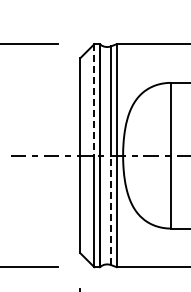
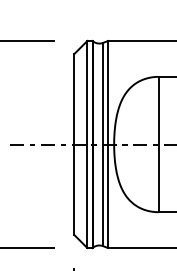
line: (94, 99) -> (87, 92), dashed -> solid
line: (111, 210) -> (103, 195), dashed -> solid

